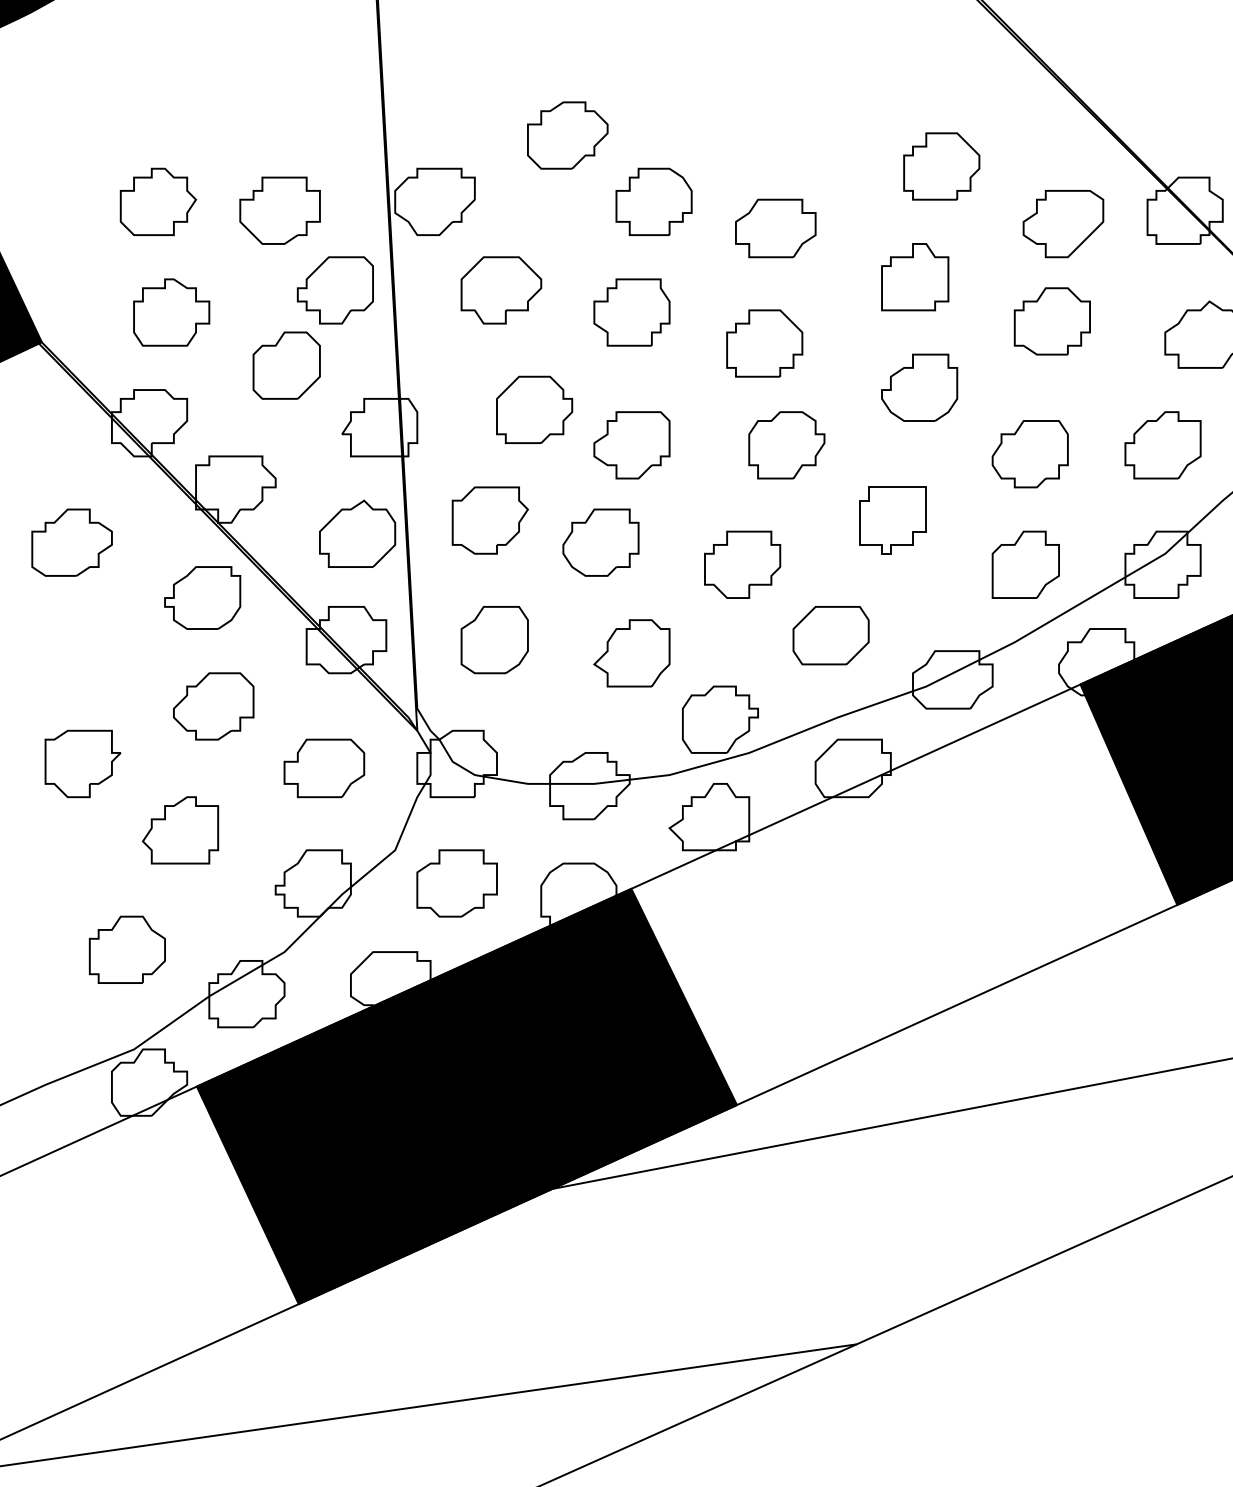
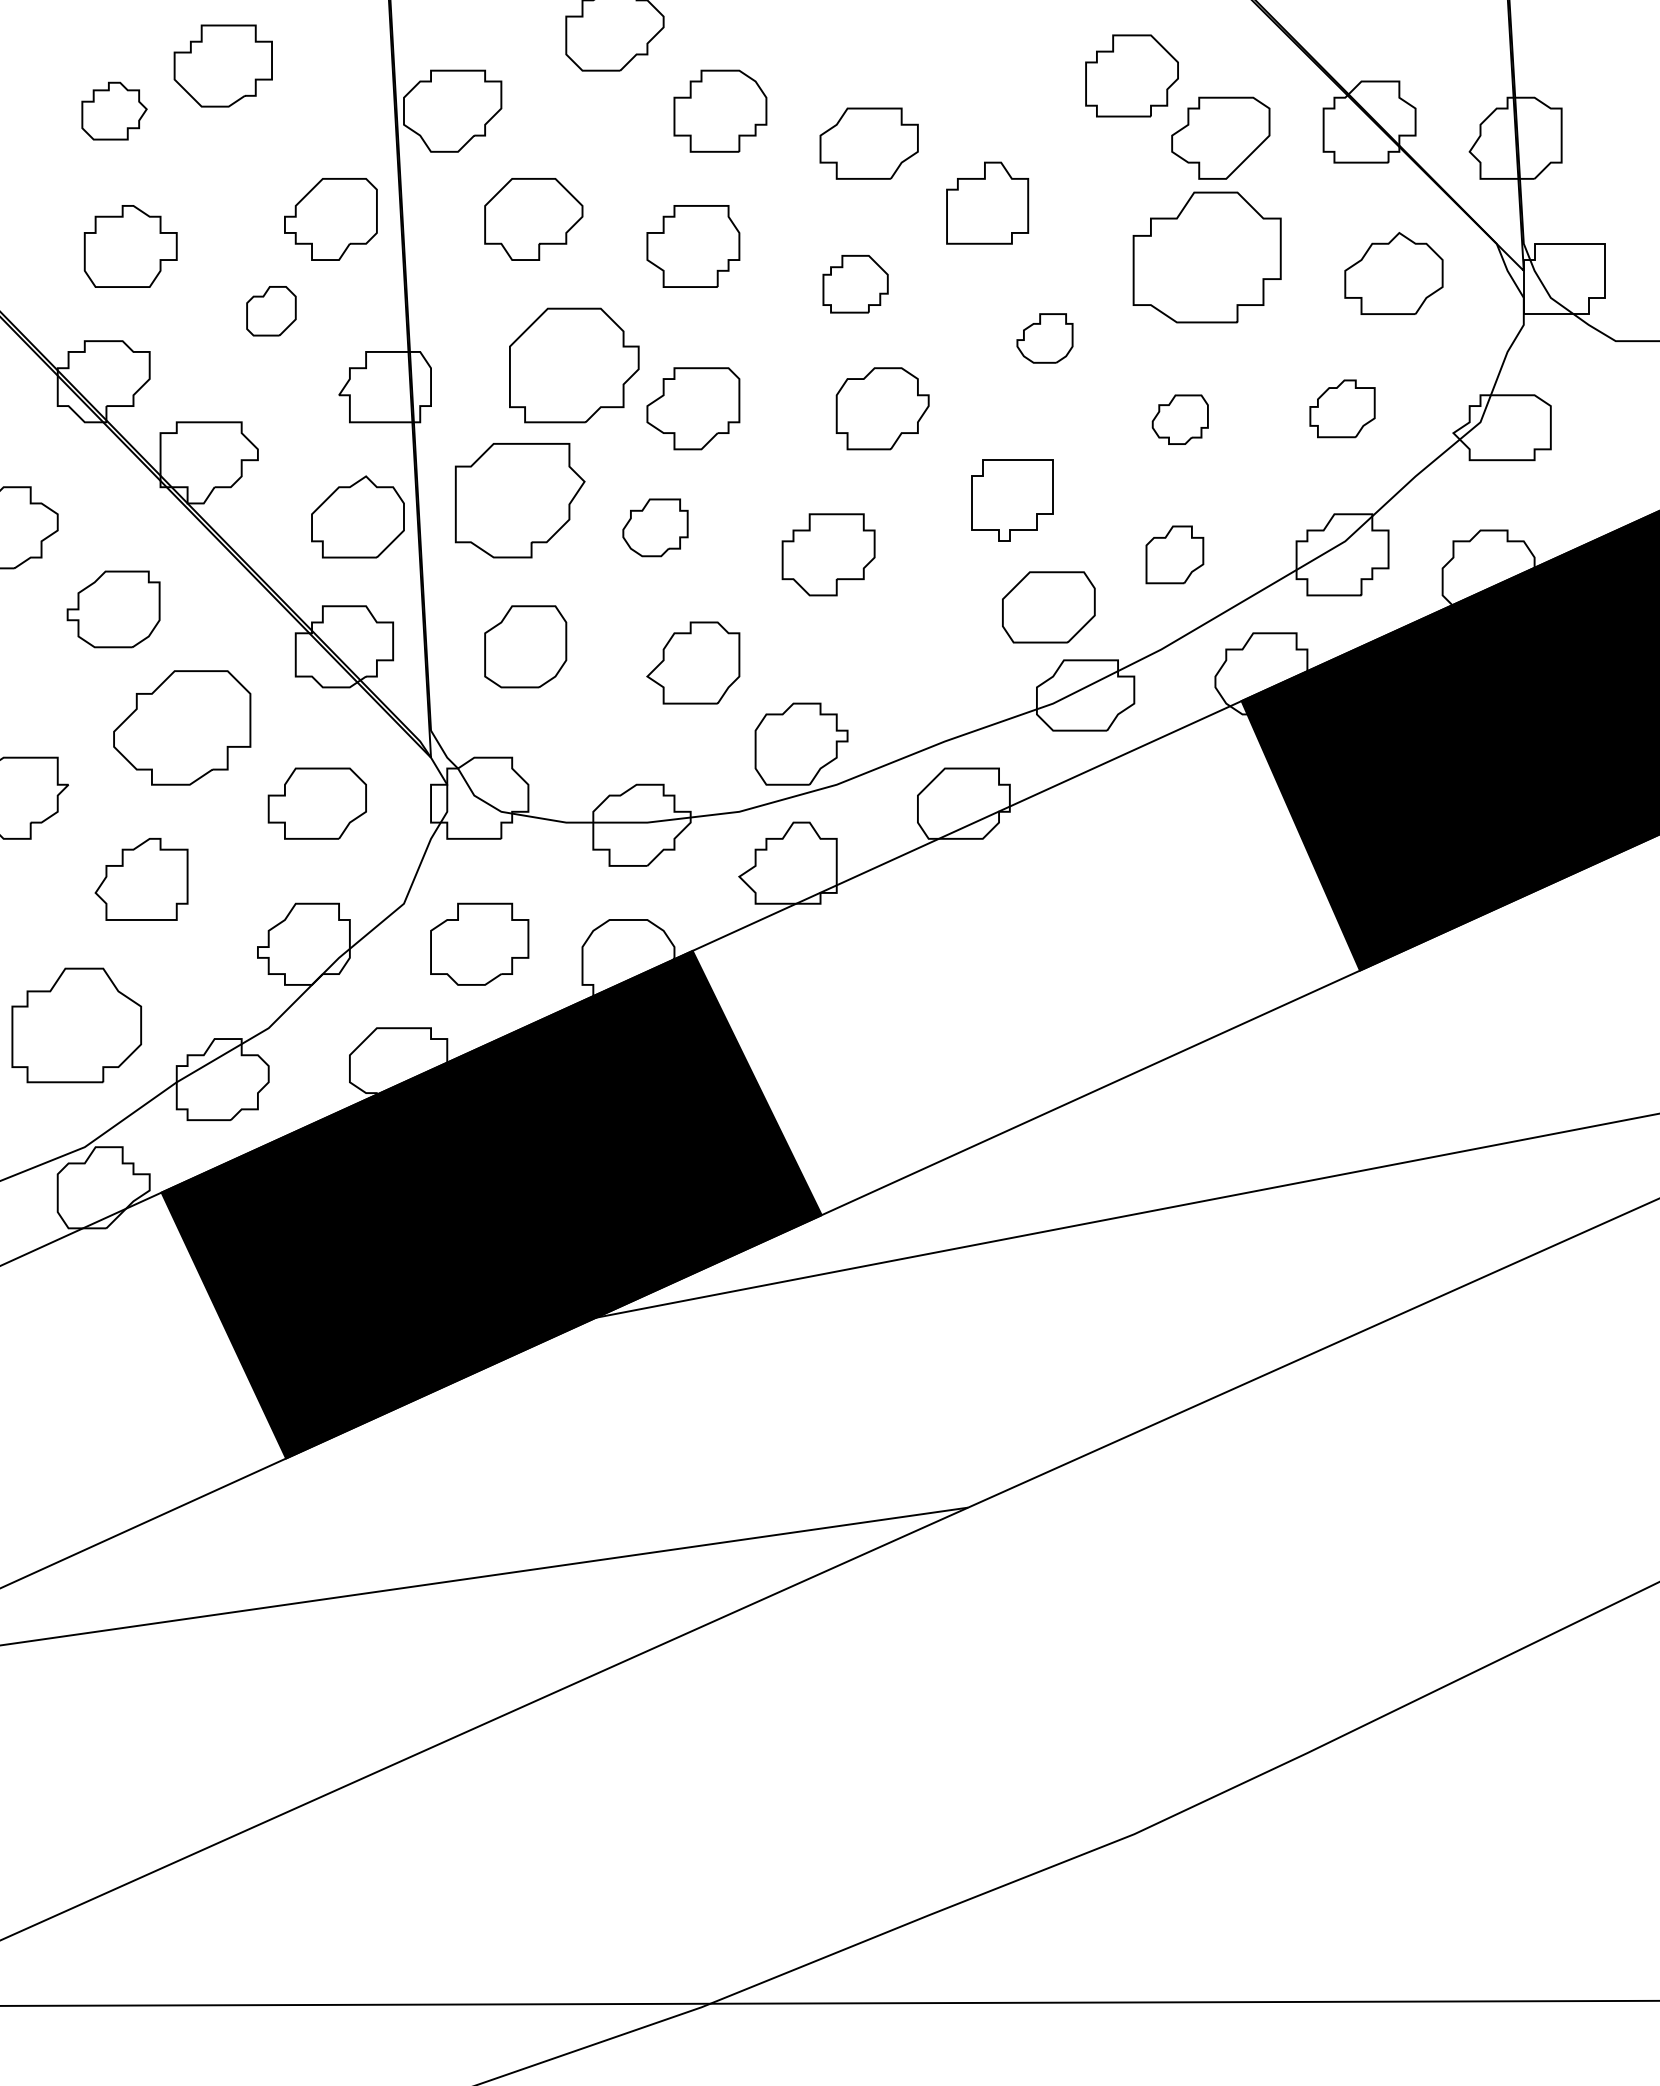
part: (941, 166) -> (1131, 75), moved
part: (158, 201) -> (114, 110), size x0.7
part: (279, 210) -> (222, 65), moved
part: (915, 276) -> (987, 202), moved
part: (1052, 320) -> (1207, 256), size x1.6
part: (764, 342) -> (855, 283), size x0.7
part: (286, 364) -> (271, 310), size x0.6
part: (919, 387) -> (1044, 338), size x0.6
part: (534, 409) -> (574, 365), size x1.4
part: (1162, 445) -> (1342, 408), size x0.7
part: (1030, 454) -> (1180, 419), size x0.6
part: (490, 520) -> (520, 500), size x1.4
part: (600, 542) -> (655, 527), size x0.7
part: (1025, 564) -> (1174, 554), size x0.7
part: (202, 598) -> (113, 609), moved
part: (830, 635) -> (1048, 607), moved
part: (213, 706) -> (181, 727), size x1.4
part: (127, 949) -> (76, 1025), size x1.4

